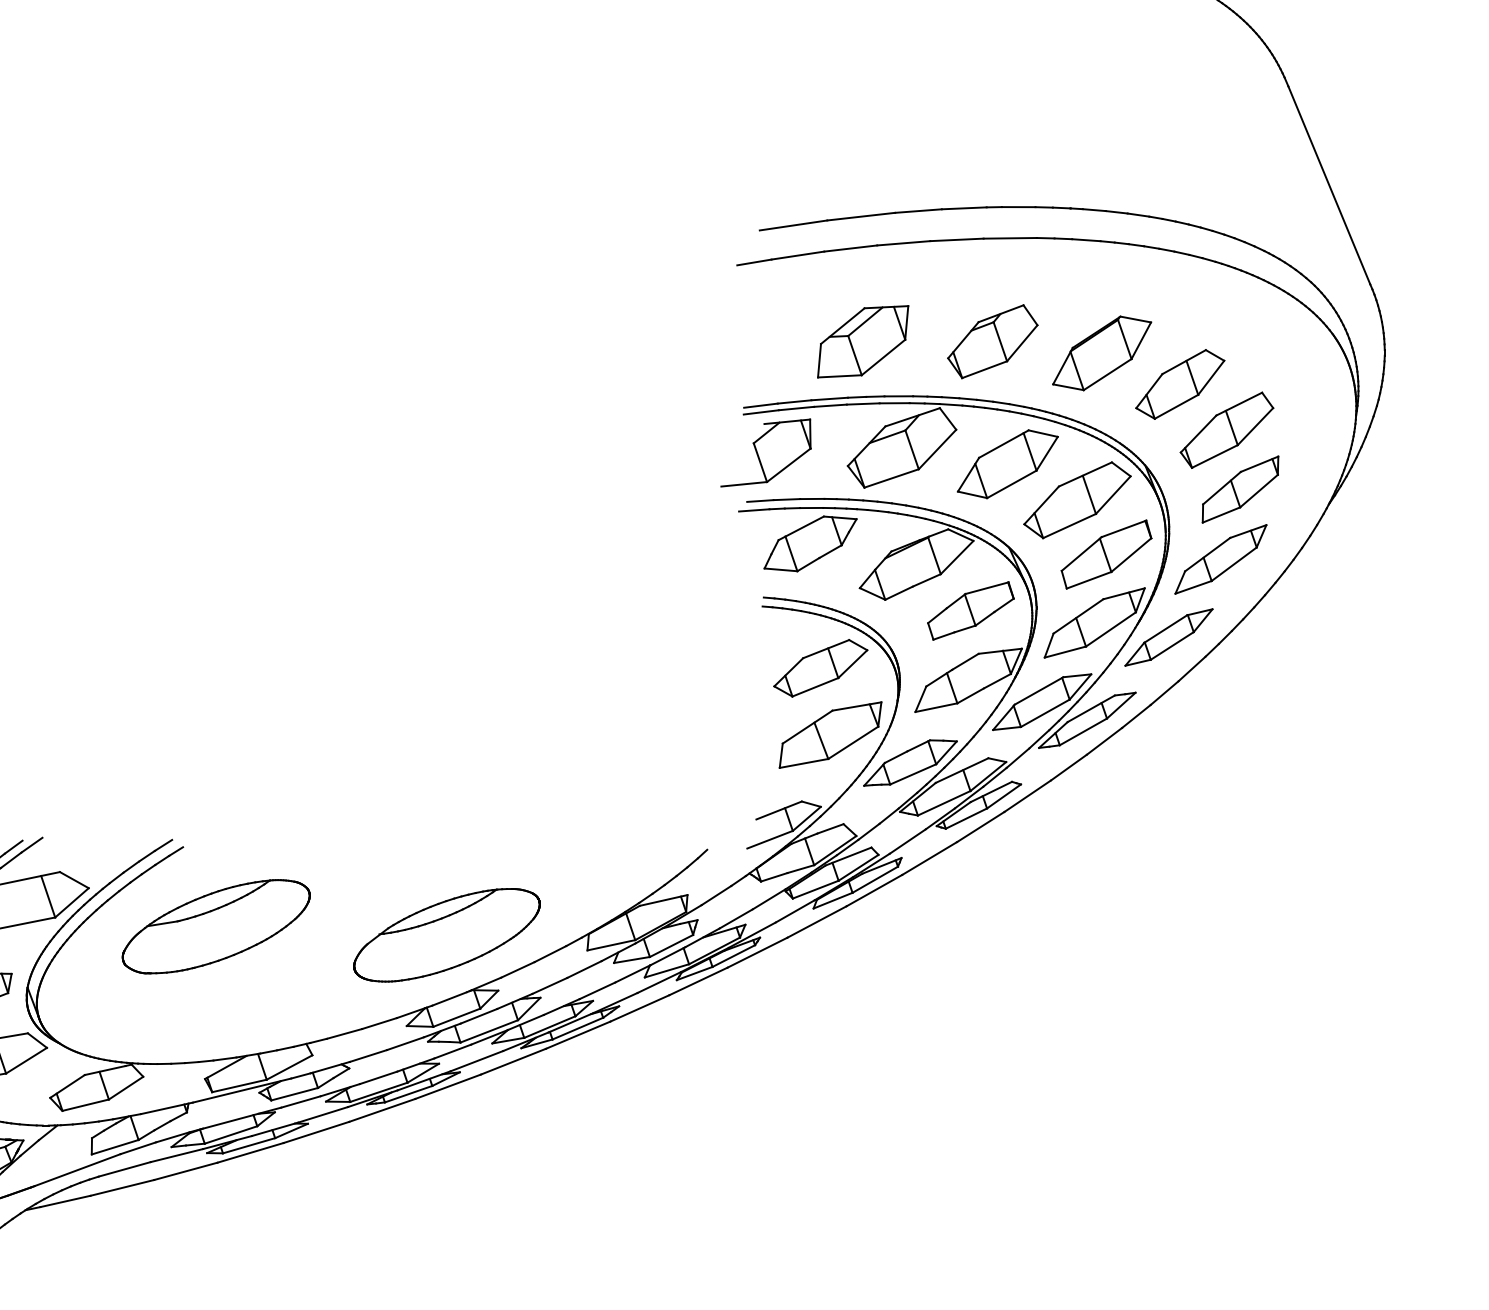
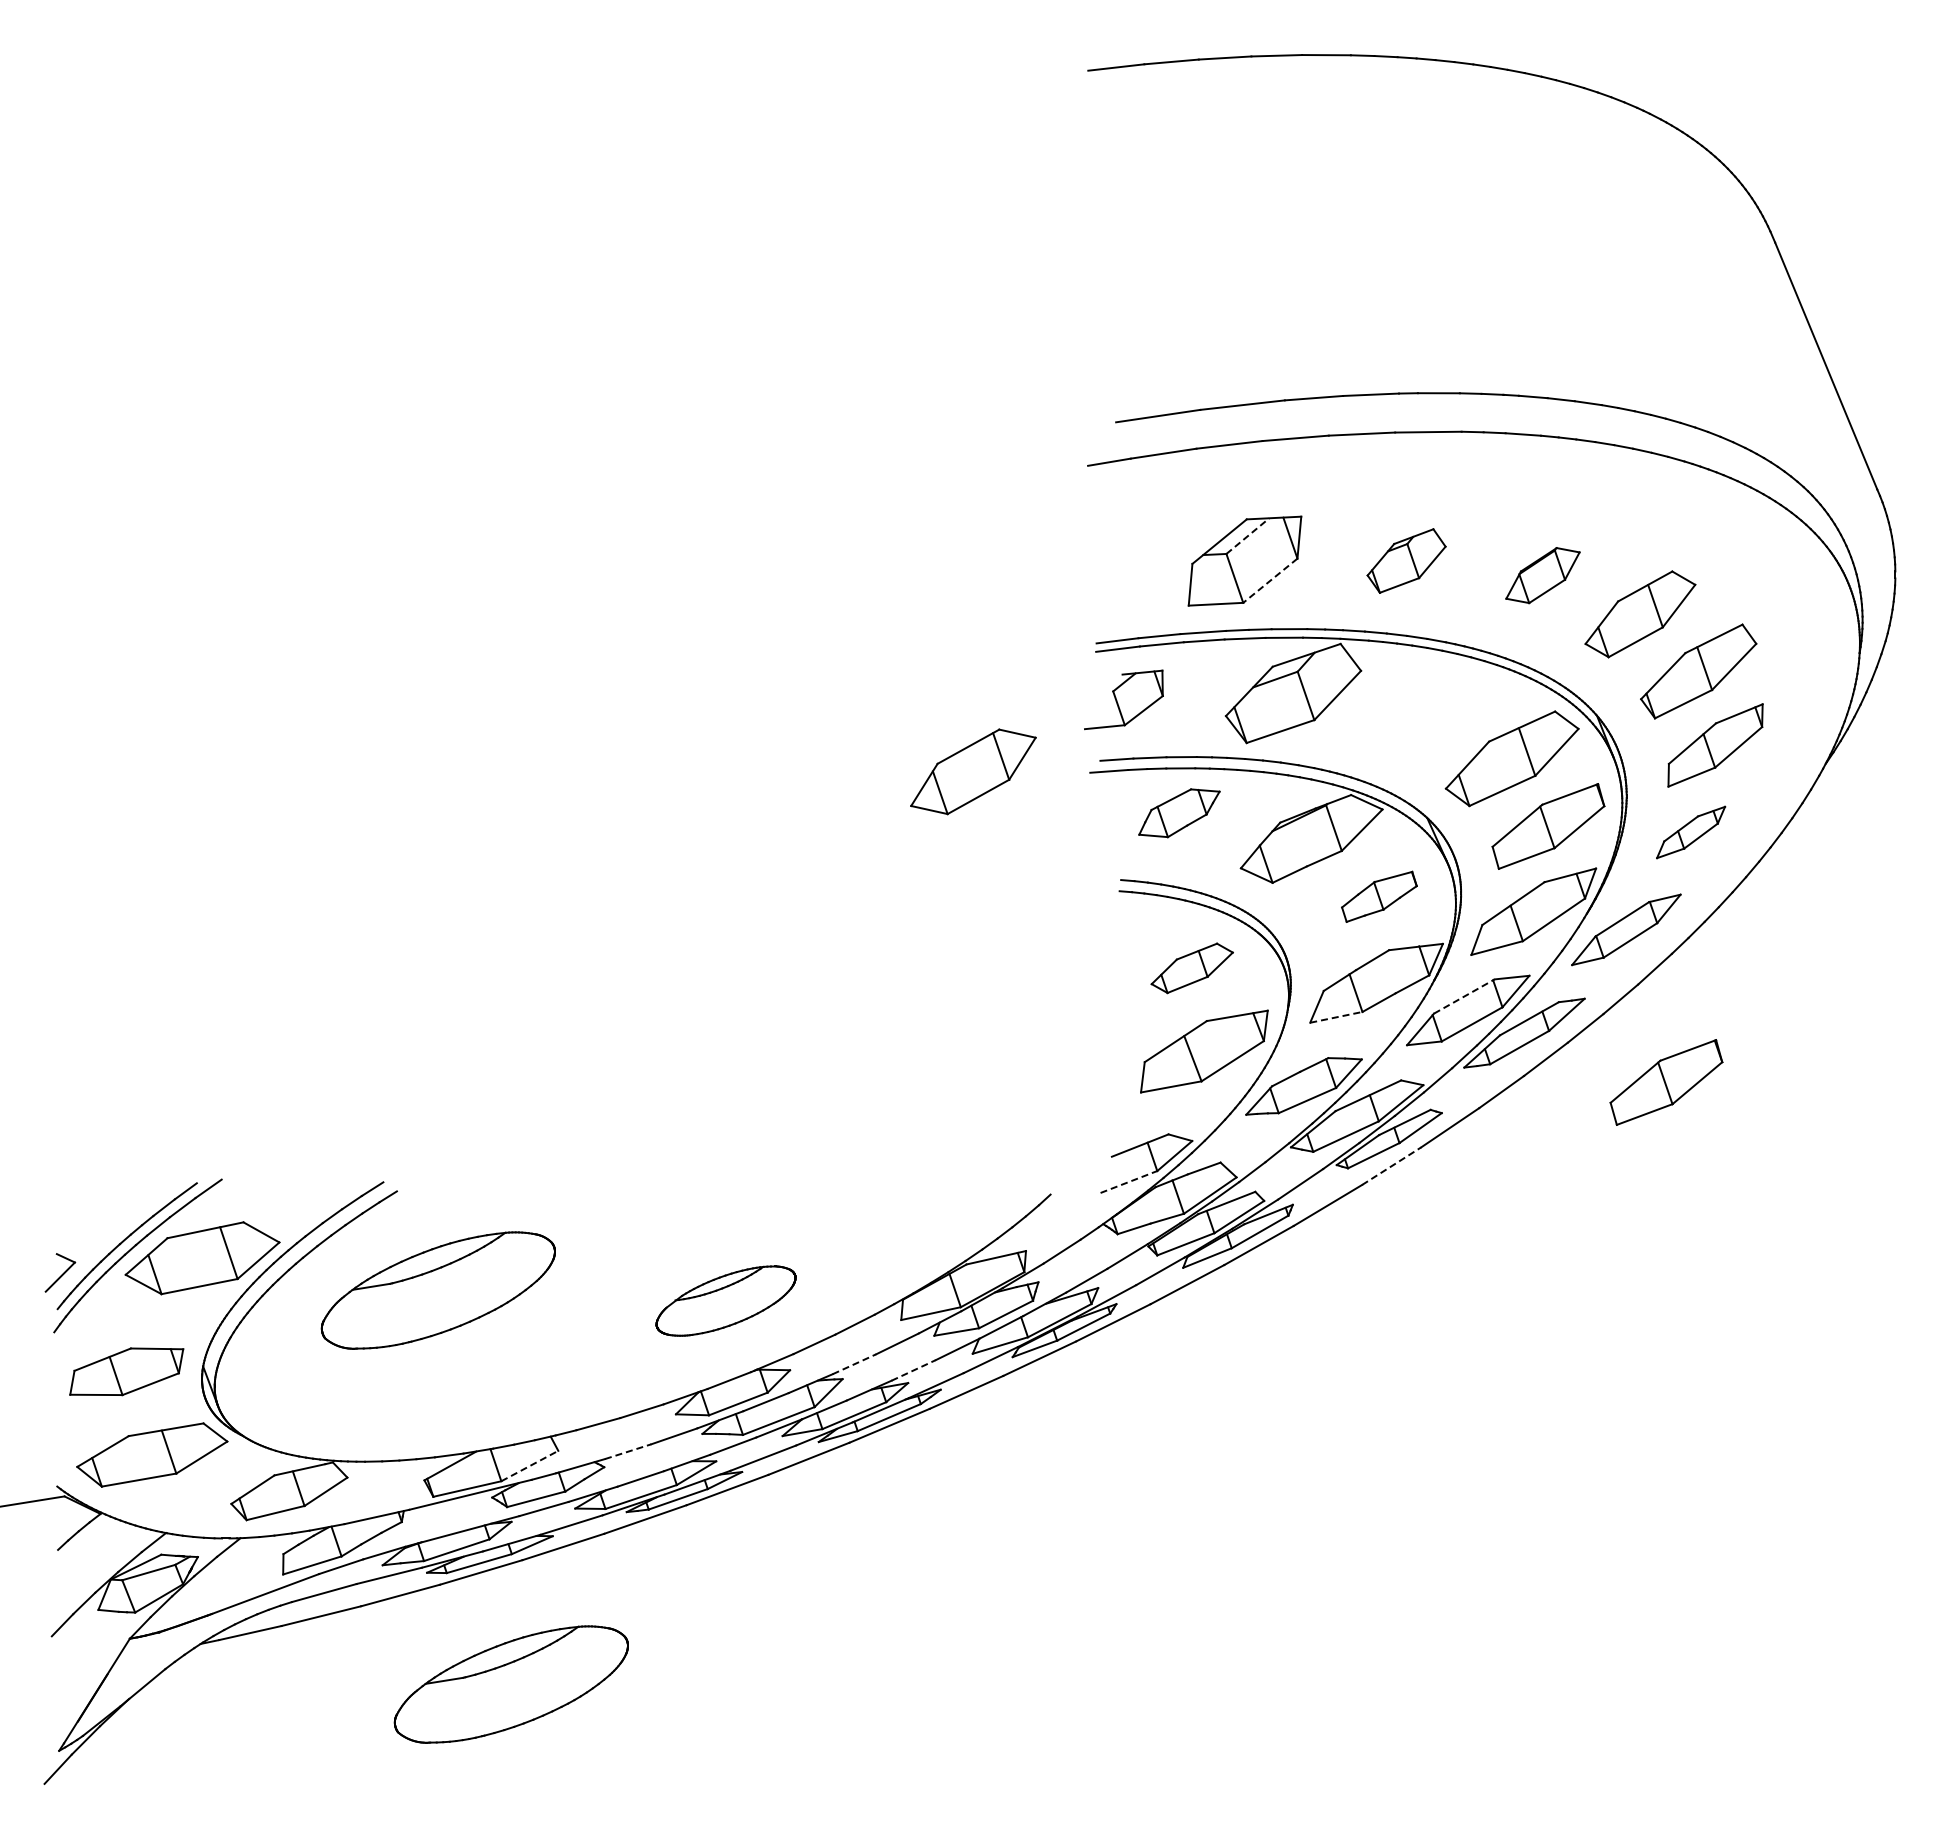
line: (865, 322) -> (1247, 536), solid -> dashed
part: (992, 341) -> (1406, 560), size x0.7
part: (1101, 353) -> (1542, 575), size x0.6
line: (883, 357) -> (1270, 580), solid -> dashed
part: (765, 452) -> (1123, 699), size x0.7
part: (1007, 463) -> (973, 771), moved
part: (810, 544) -> (1179, 813), size x0.7
part: (1220, 559) -> (1690, 832), size x0.6
part: (971, 610) -> (1379, 896), size x0.7
part: (821, 668) -> (1192, 968), size x0.7
line: (1039, 690) -> (1464, 996), solid -> dashed
line: (936, 707) -> (1336, 1017), solid -> dashed
part: (1201, 759) -> (1666, 1082), added
line: (981, 826) -> (1392, 1165), solid -> dashed
line: (770, 839) -> (1129, 1181), solid -> dashed
part: (446, 934) -> (725, 1300), size x0.6
line: (549, 986) -> (854, 1364), solid -> dashed
line: (598, 990) -> (914, 1370), solid -> dashed
line: (368, 1055) -> (628, 1451), solid -> dashed
line: (290, 1067) -> (530, 1465), solid -> dashed
part: (274, 1242) -> (510, 1684), added

